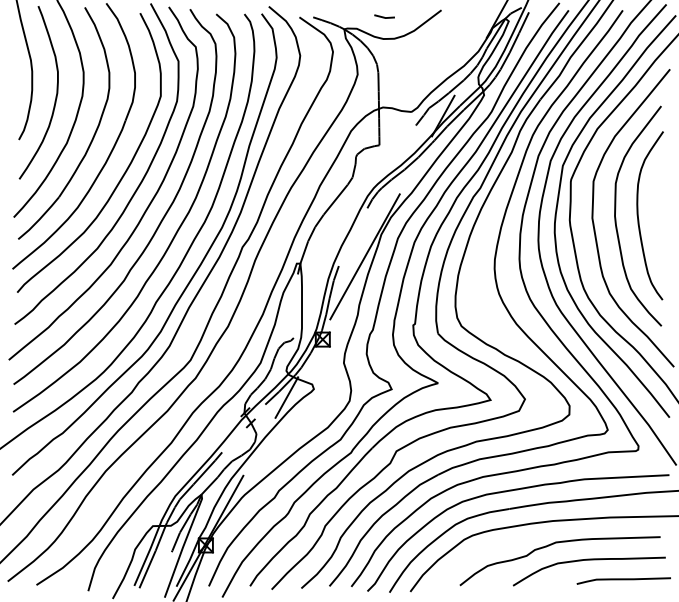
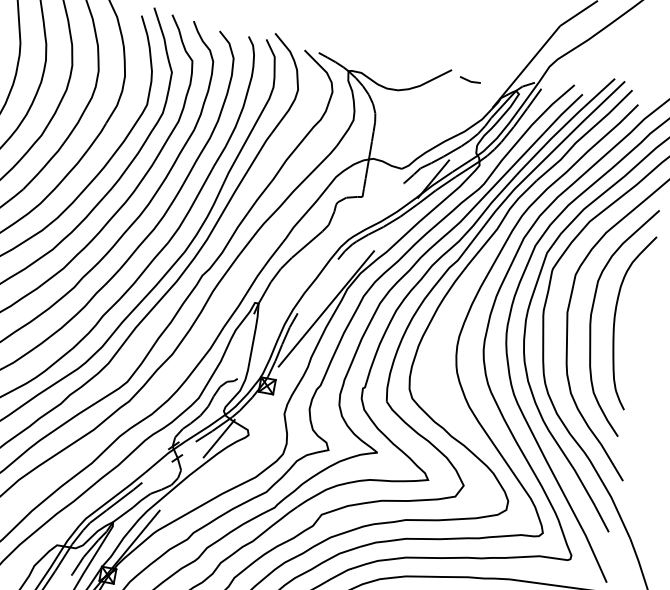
line: (384, 16) -> (470, 80), moved

